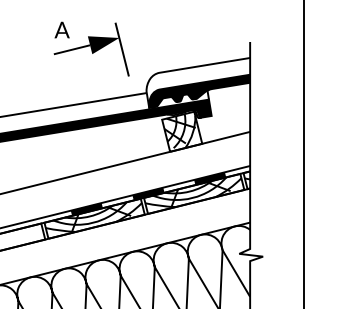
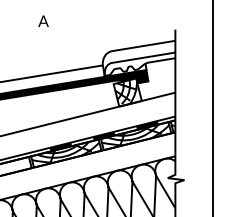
part: (90, 48) -> (63, 34), removed
fill: (198, 90) -> (139, 63), removed

